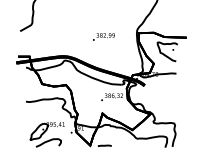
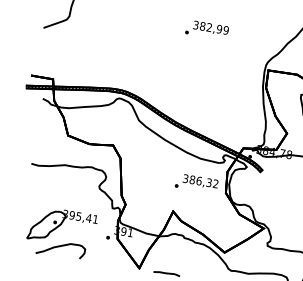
text: (103, 36) -> (206, 29), moved

